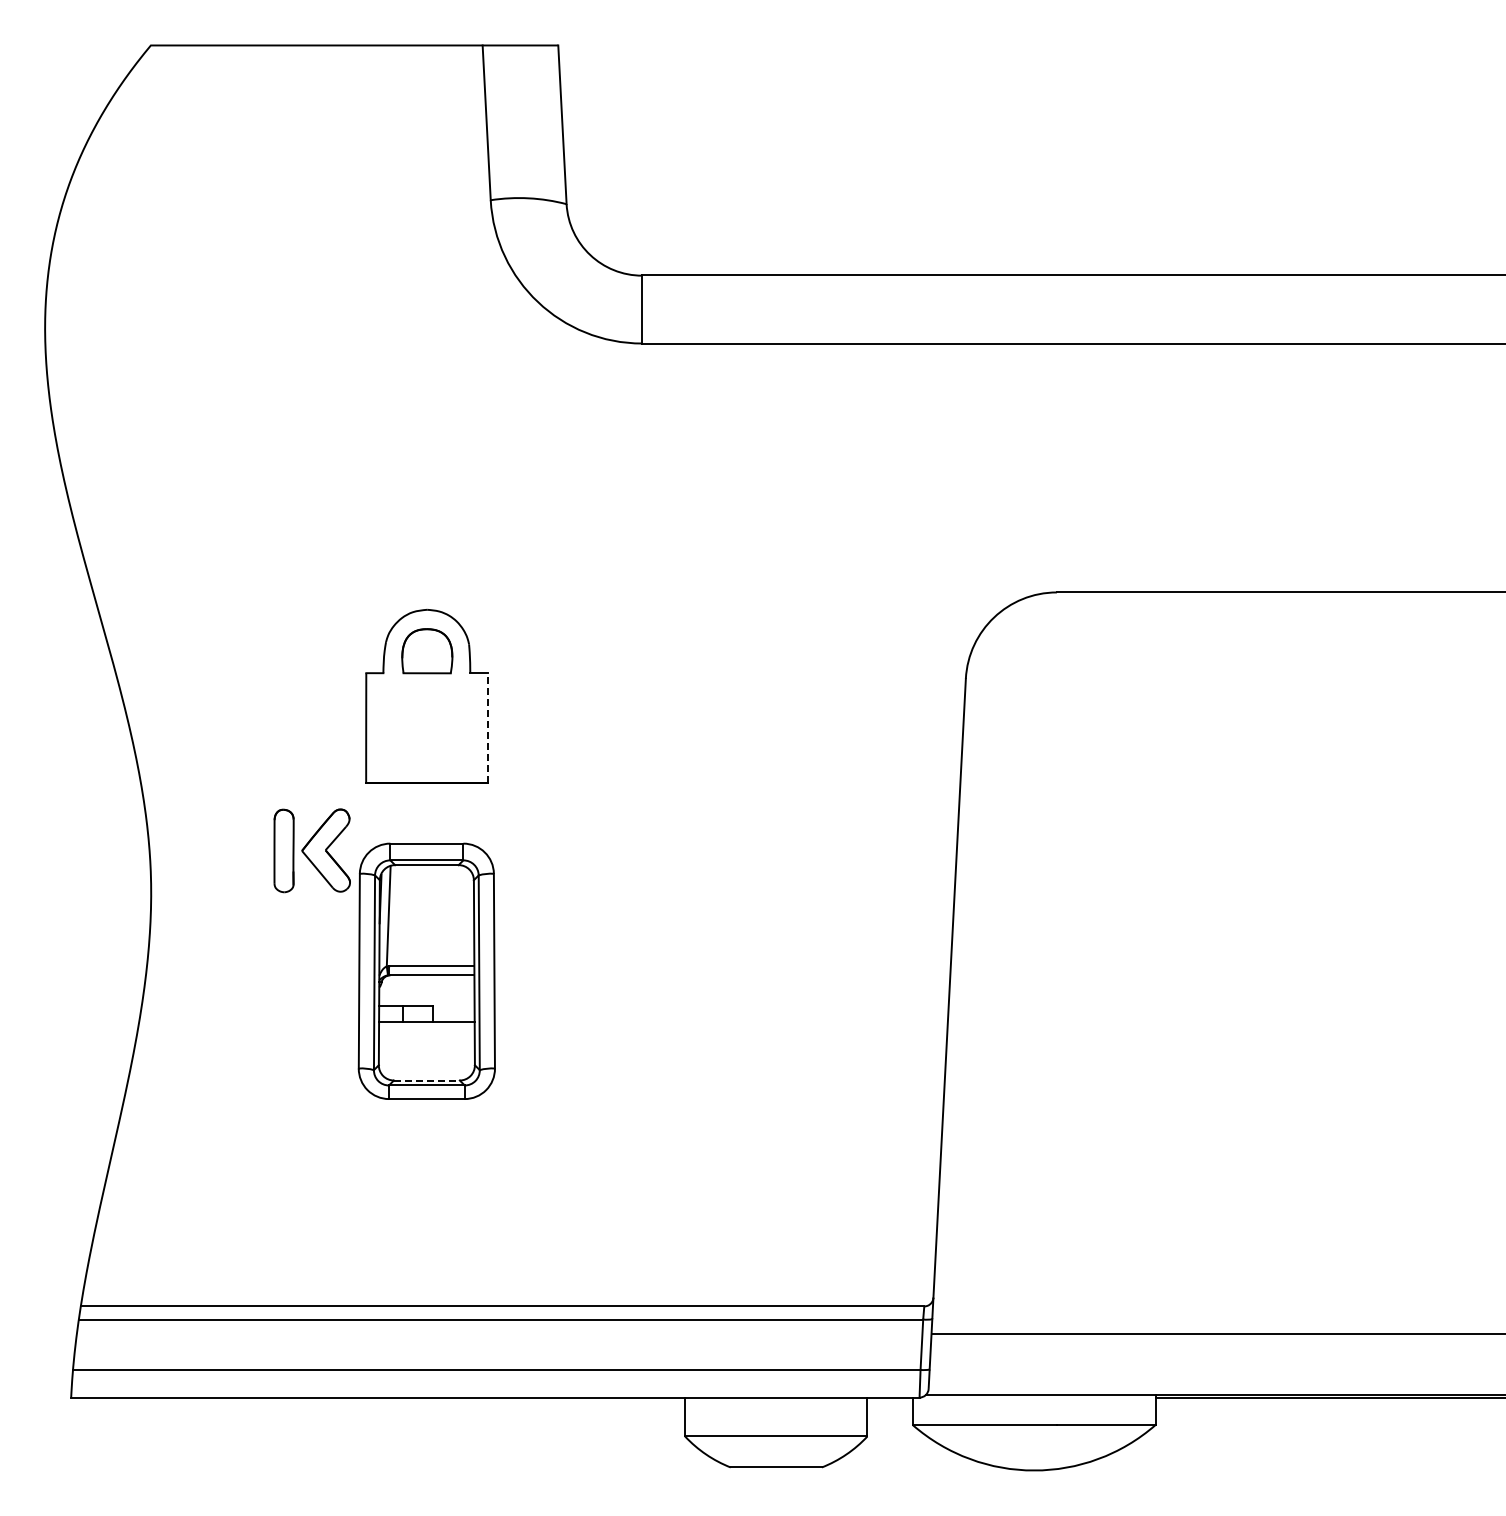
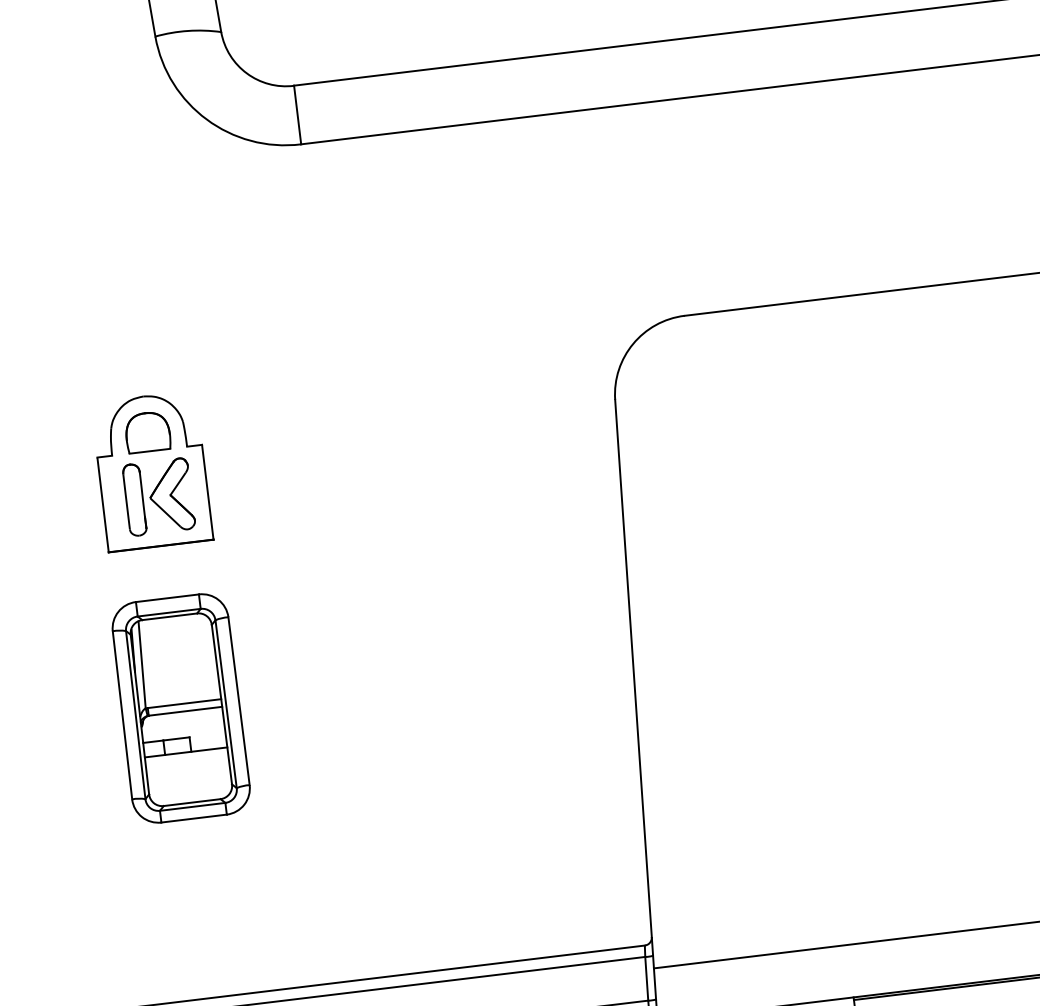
line: (487, 728) -> (207, 492), dashed -> solid
part: (311, 850) -> (158, 496), moved
line: (426, 1080) -> (191, 802), dashed -> solid

